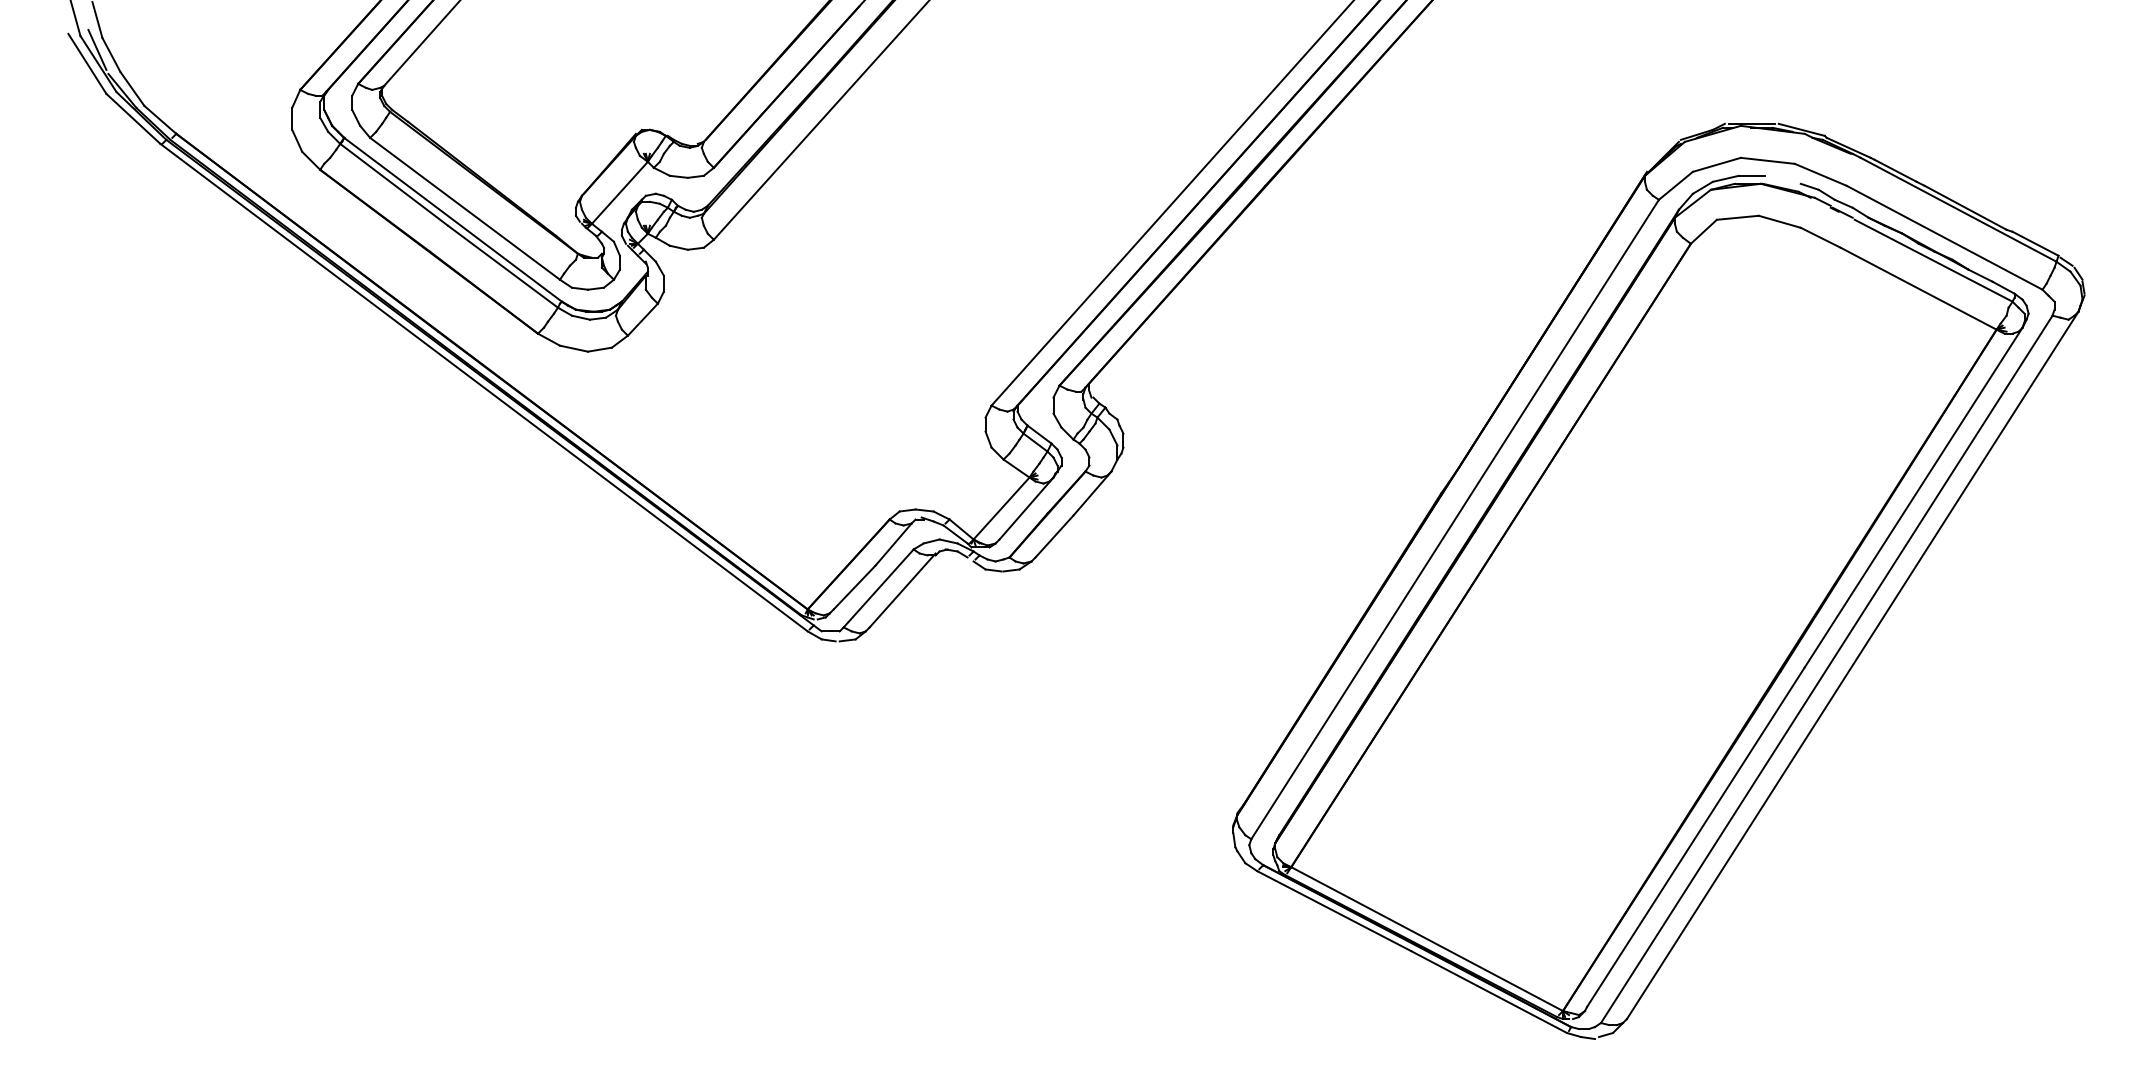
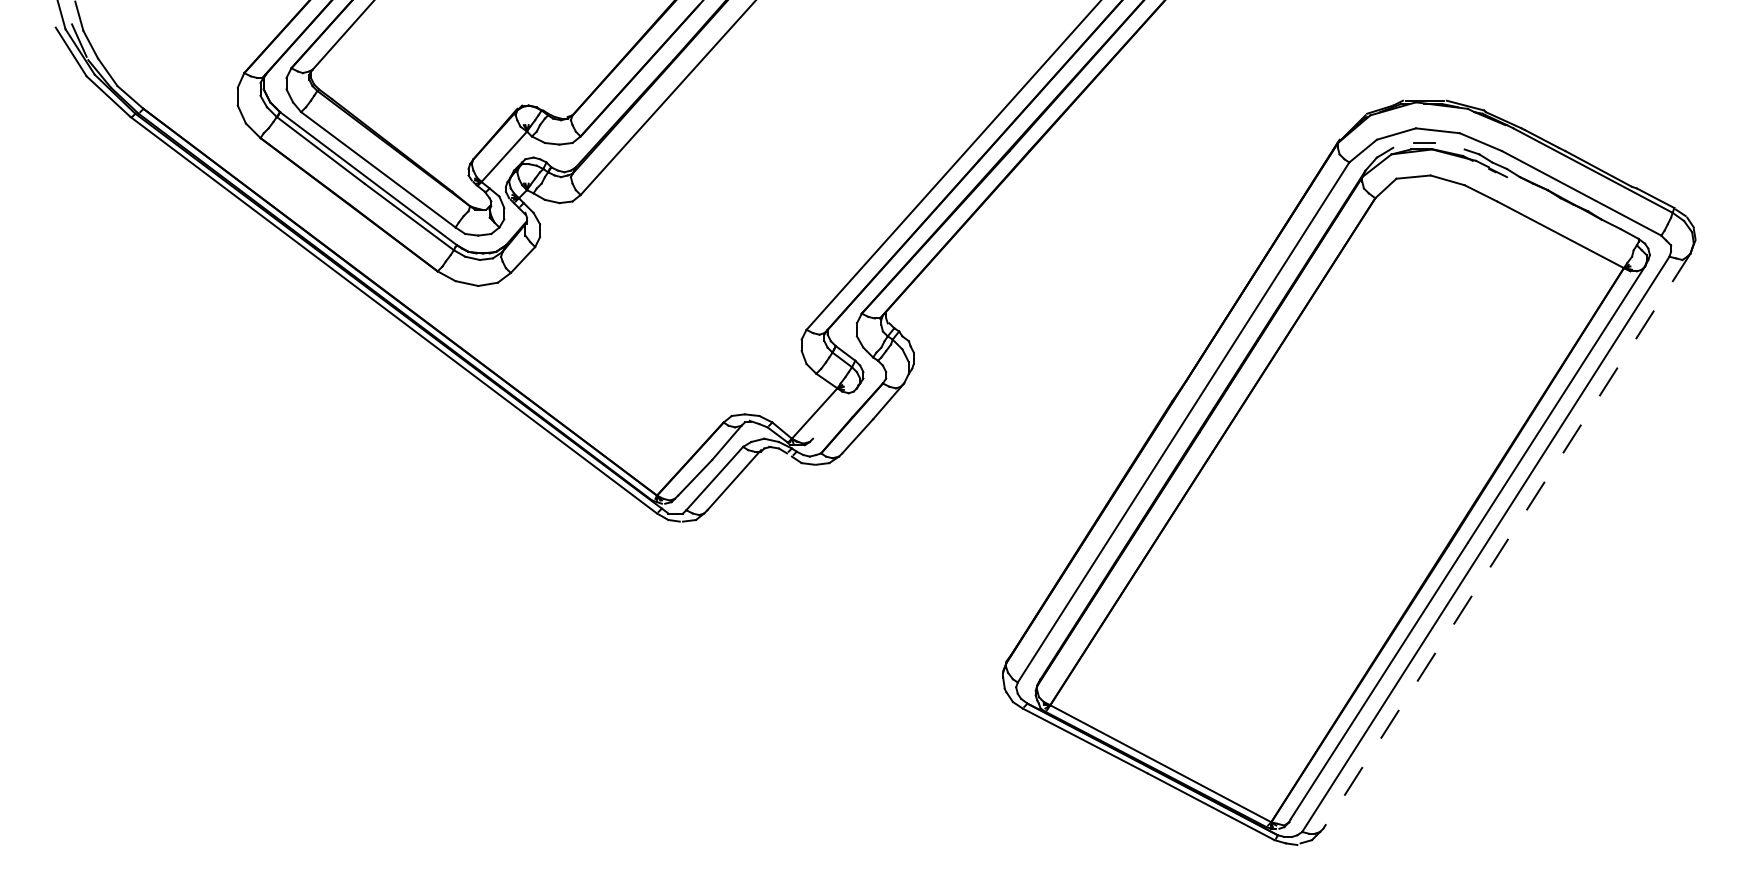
line: (1725, 178) -> (1403, 145), removed
line: (1933, 260) -> (1572, 211), removed
line: (1026, 508) -> (834, 413), removed
line: (1852, 665) -> (1506, 541), solid -> dashed

